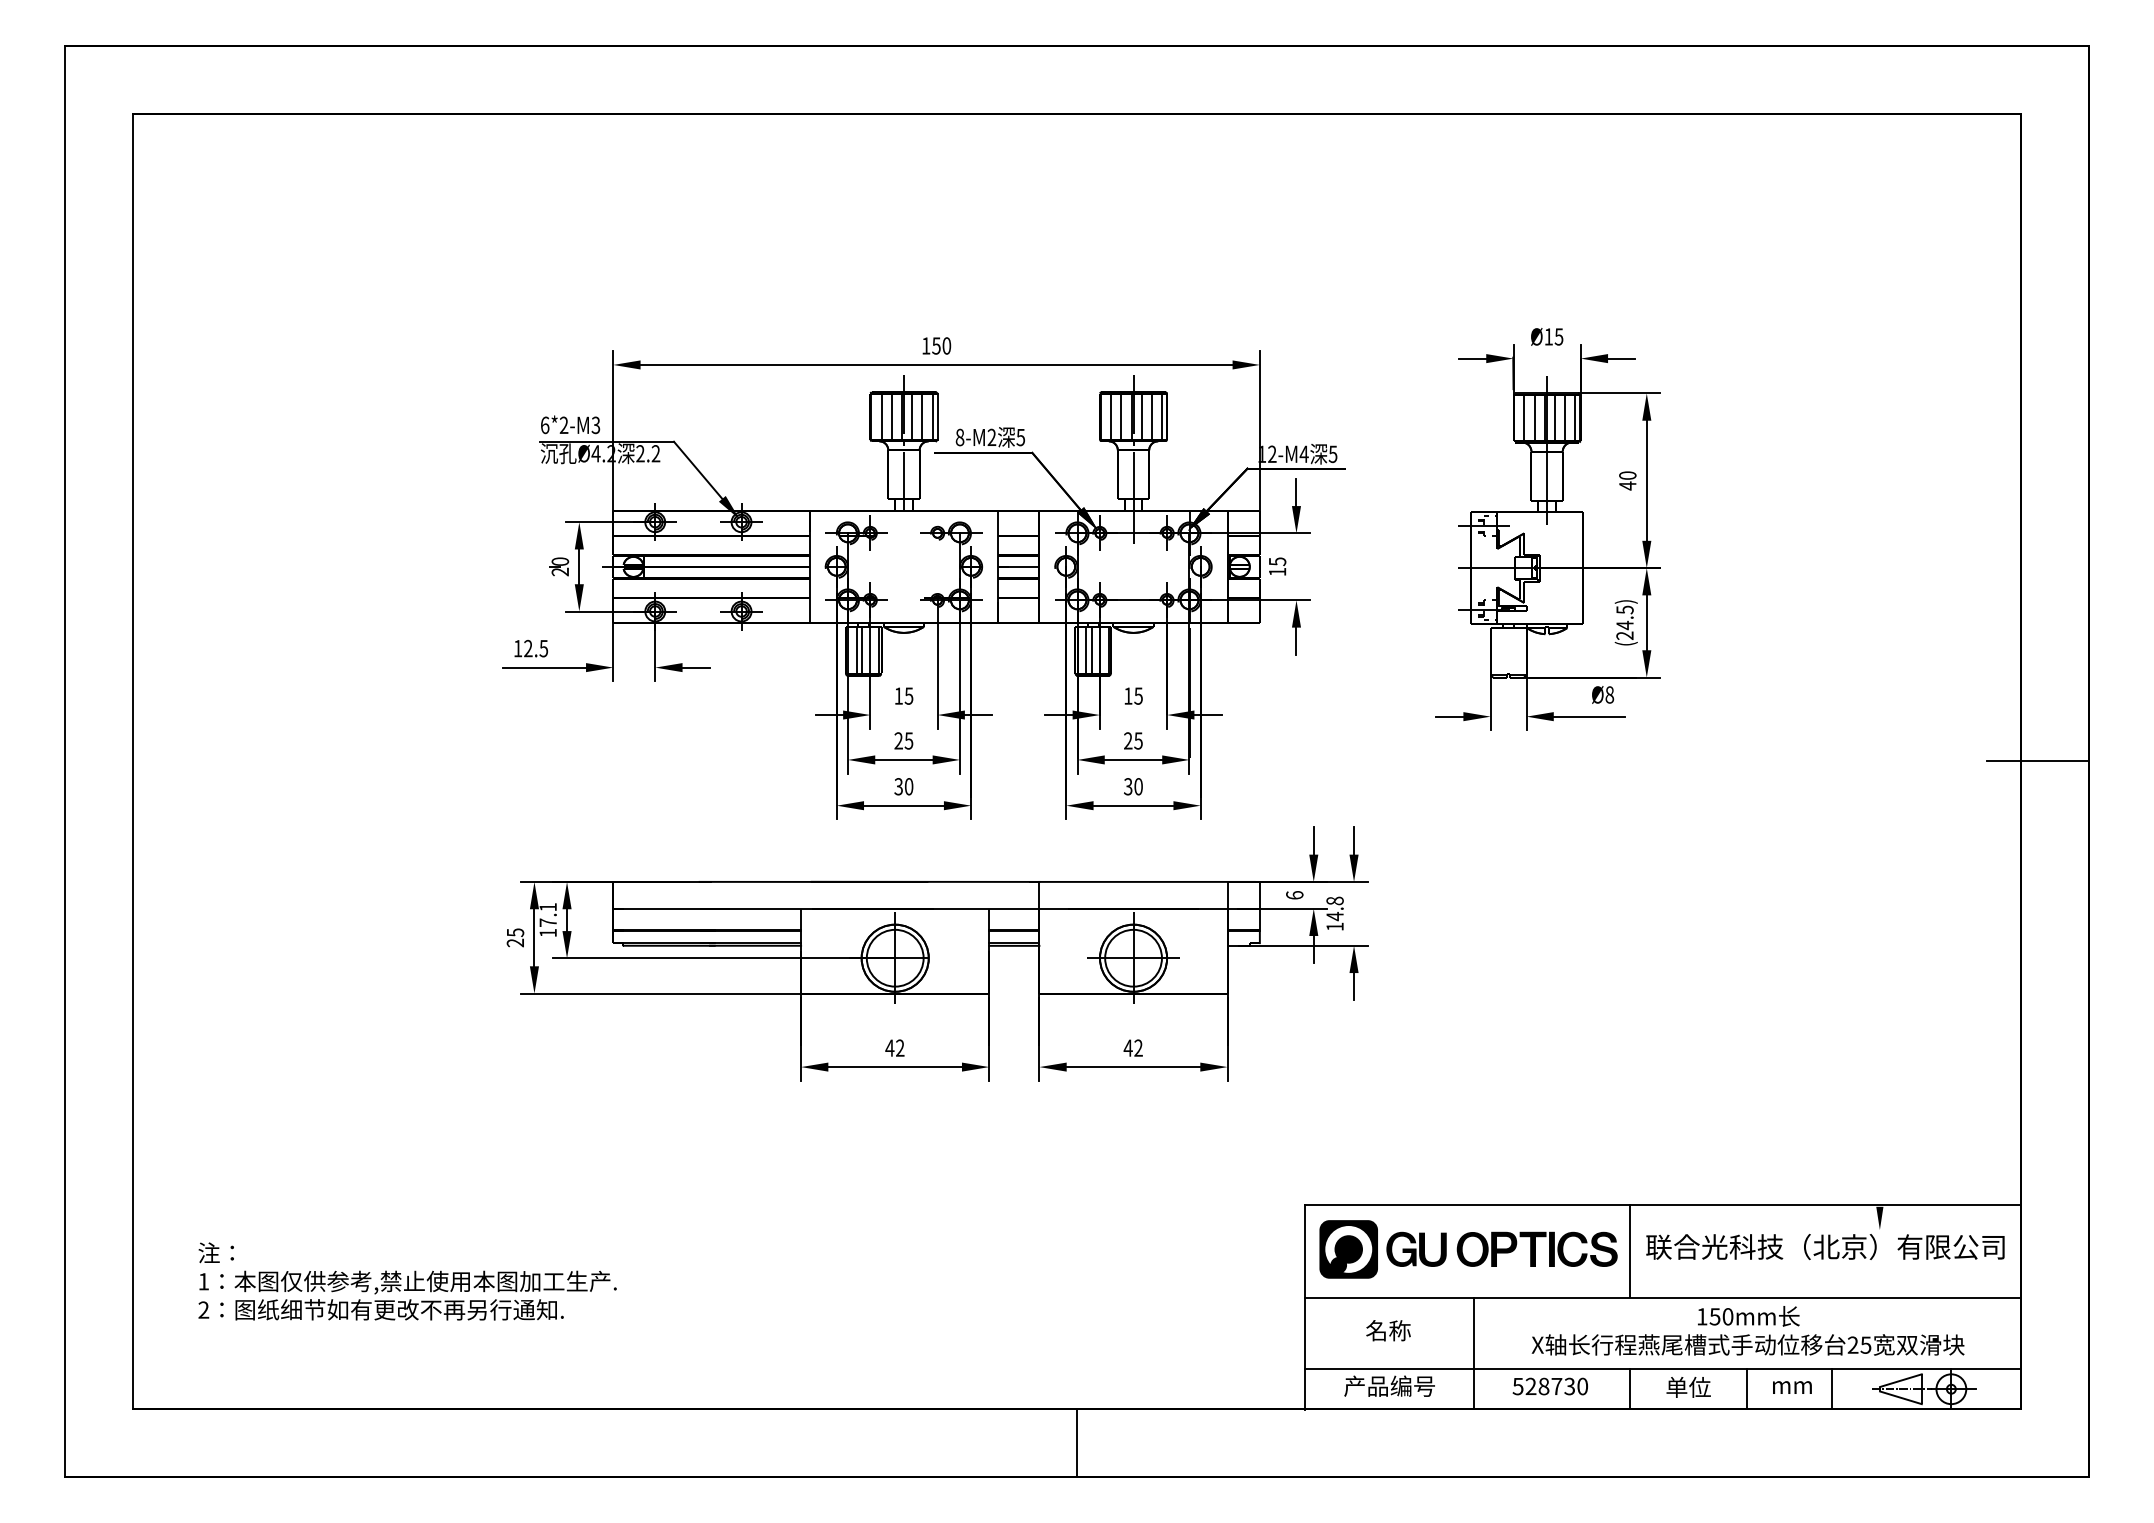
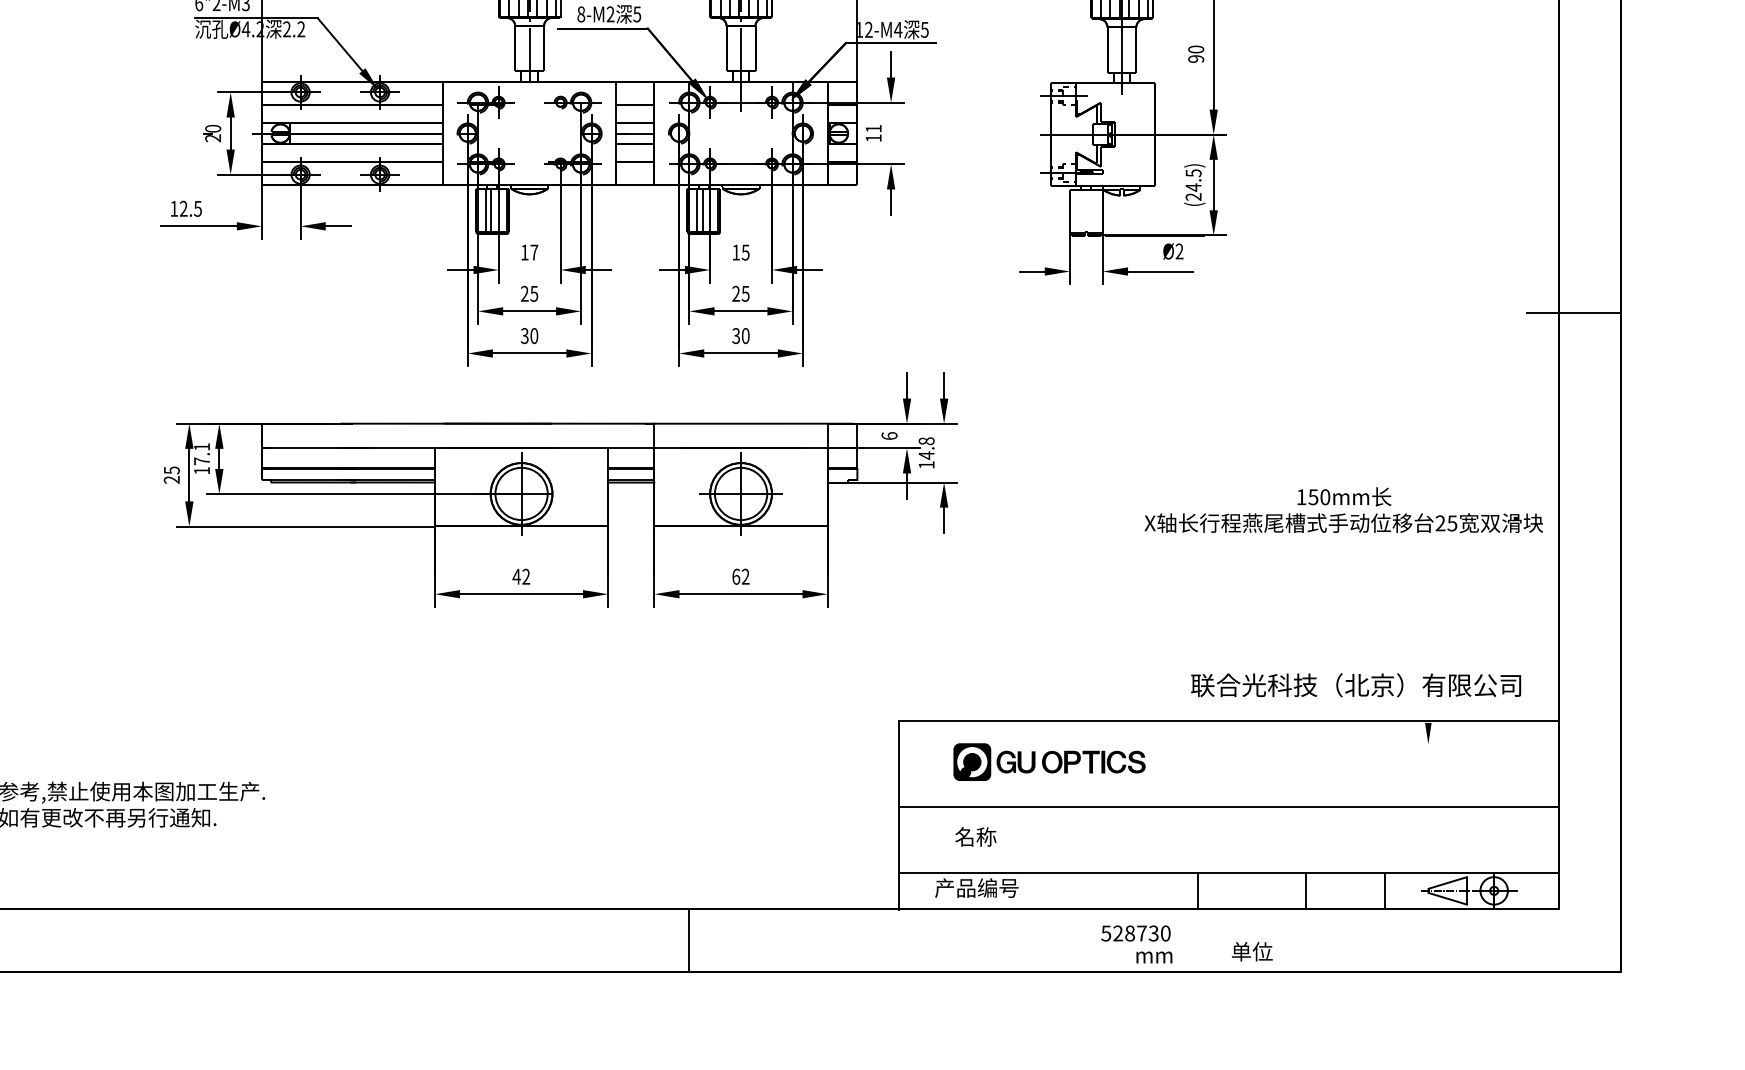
text: (1627, 485) -> (1195, 58), 40 -> 90
text: (1277, 561) -> (873, 128), 15 -> 11
text: (1609, 694) -> (1179, 251), Ø8 -> Ø2
text: (908, 695) -> (533, 252), 15 -> 17
text: (1127, 1047) -> (735, 576), 42 -> 62
text: (1825, 1247) -> (1356, 685), moved
part: (1468, 1249) -> (1049, 762), size x0.7
line: (1630, 1250) -> (1198, 763), removed
text: (1747, 1330) -> (1343, 509), moved
line: (1474, 1353) -> (1055, 857), removed
text: (1549, 1386) -> (1135, 933), moved
text: (1688, 1387) -> (1252, 951), moved
text: (1792, 1387) -> (1154, 957), moved

